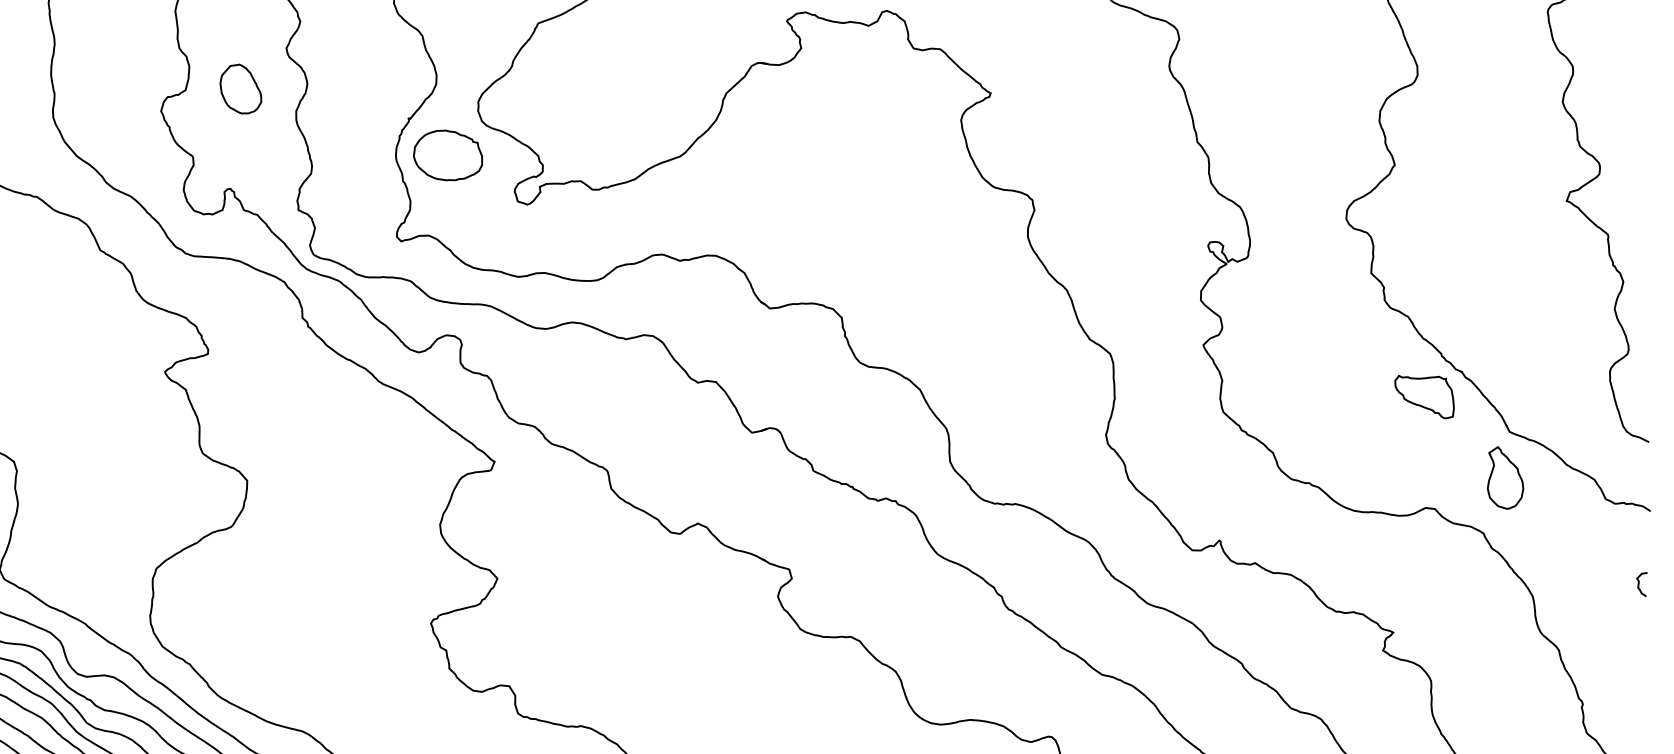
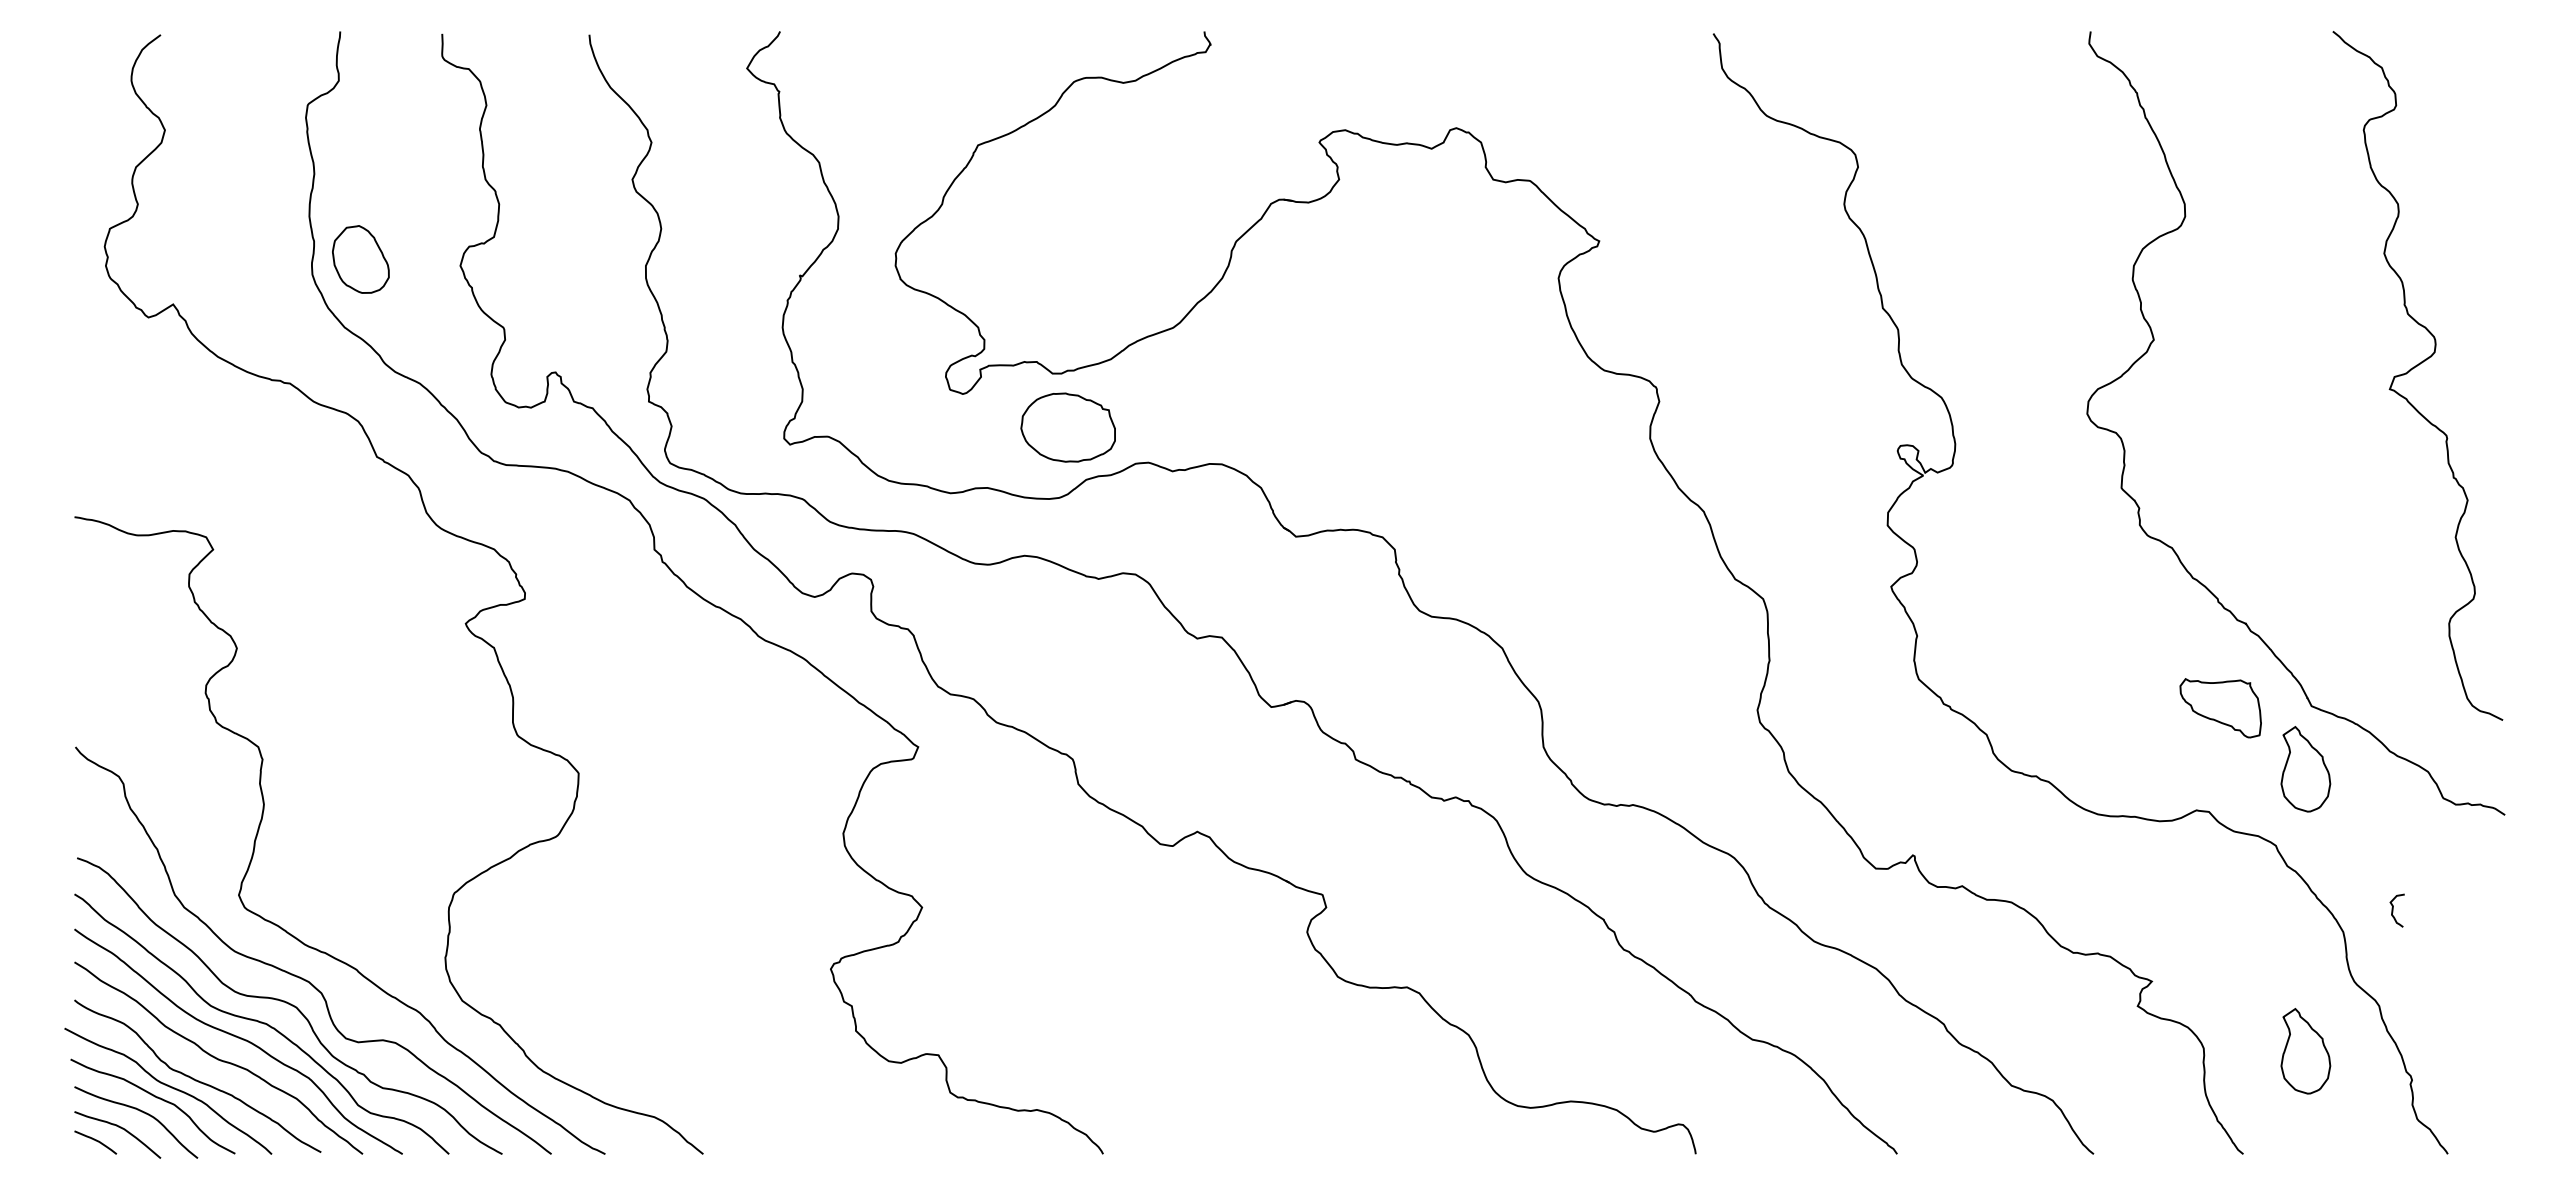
part: (240, 89) -> (360, 259), moved
part: (447, 155) -> (1067, 427), moved
part: (1424, 397) -> (2220, 708), moved
curve: (1639, 584) -> (2393, 910), moved
part: (1505, 683) -> (2305, 1051), added

